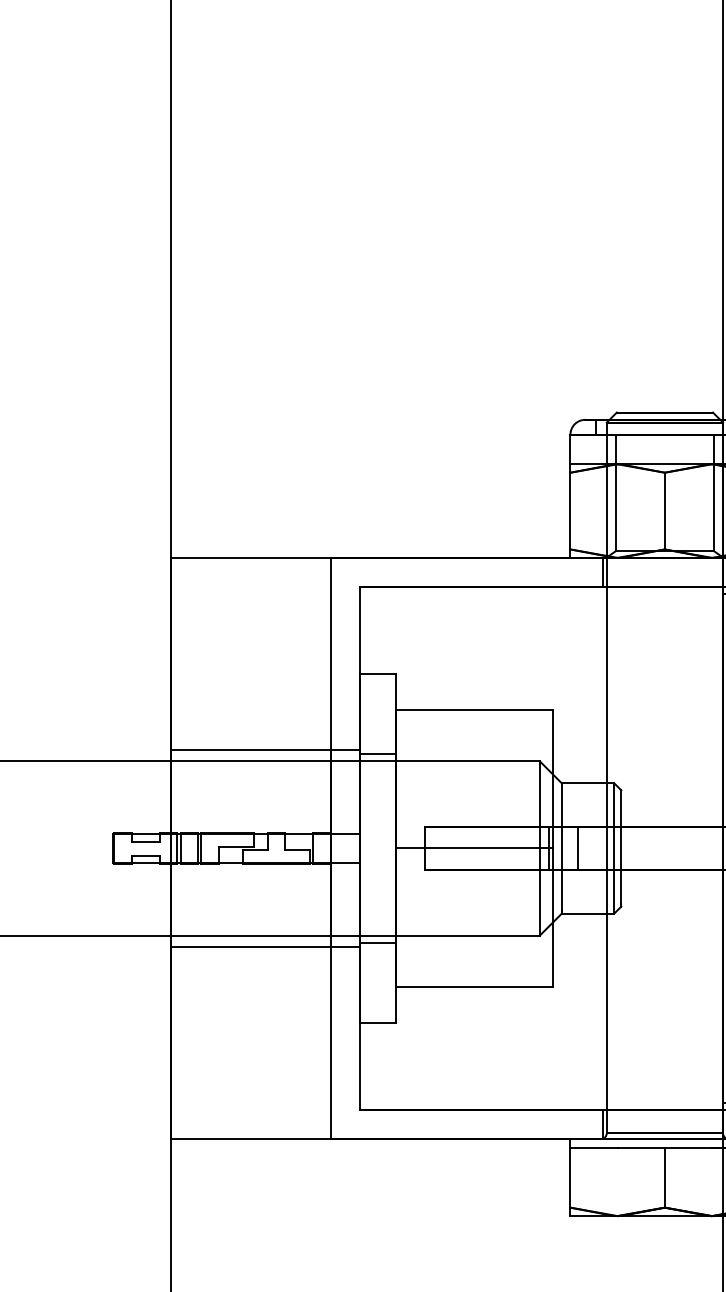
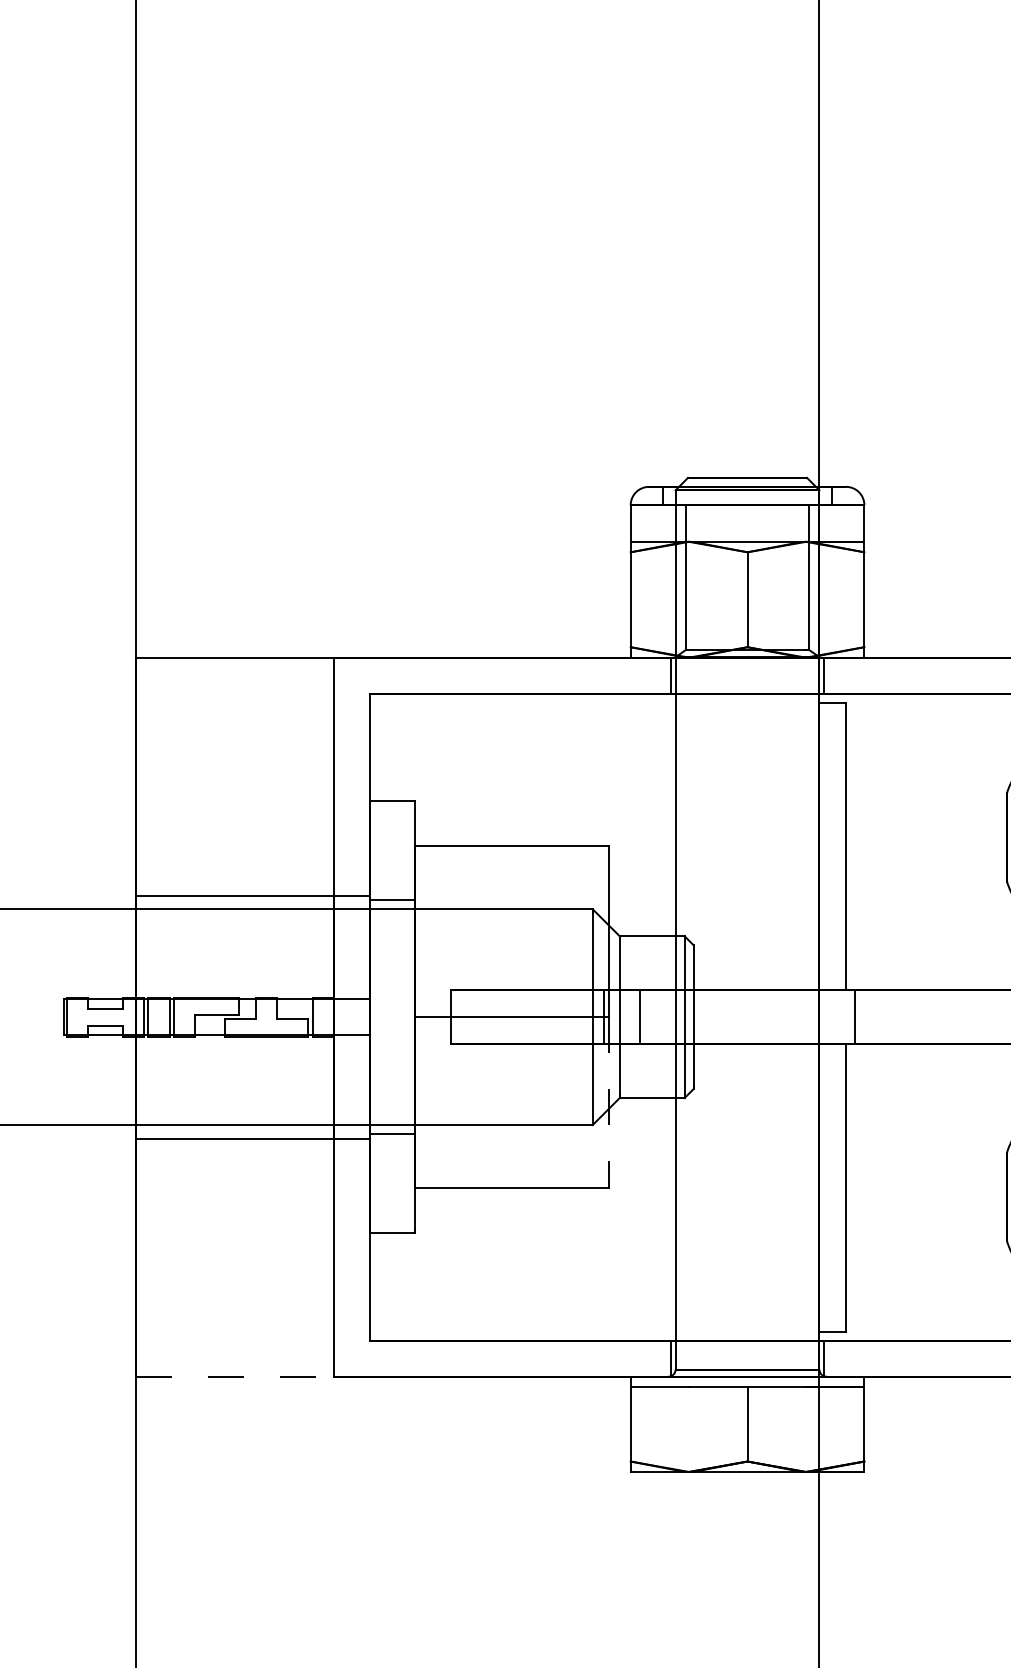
line: (553, 918) -> (609, 1103), solid -> dashed
line: (251, 1138) -> (235, 1376), solid -> dashed

